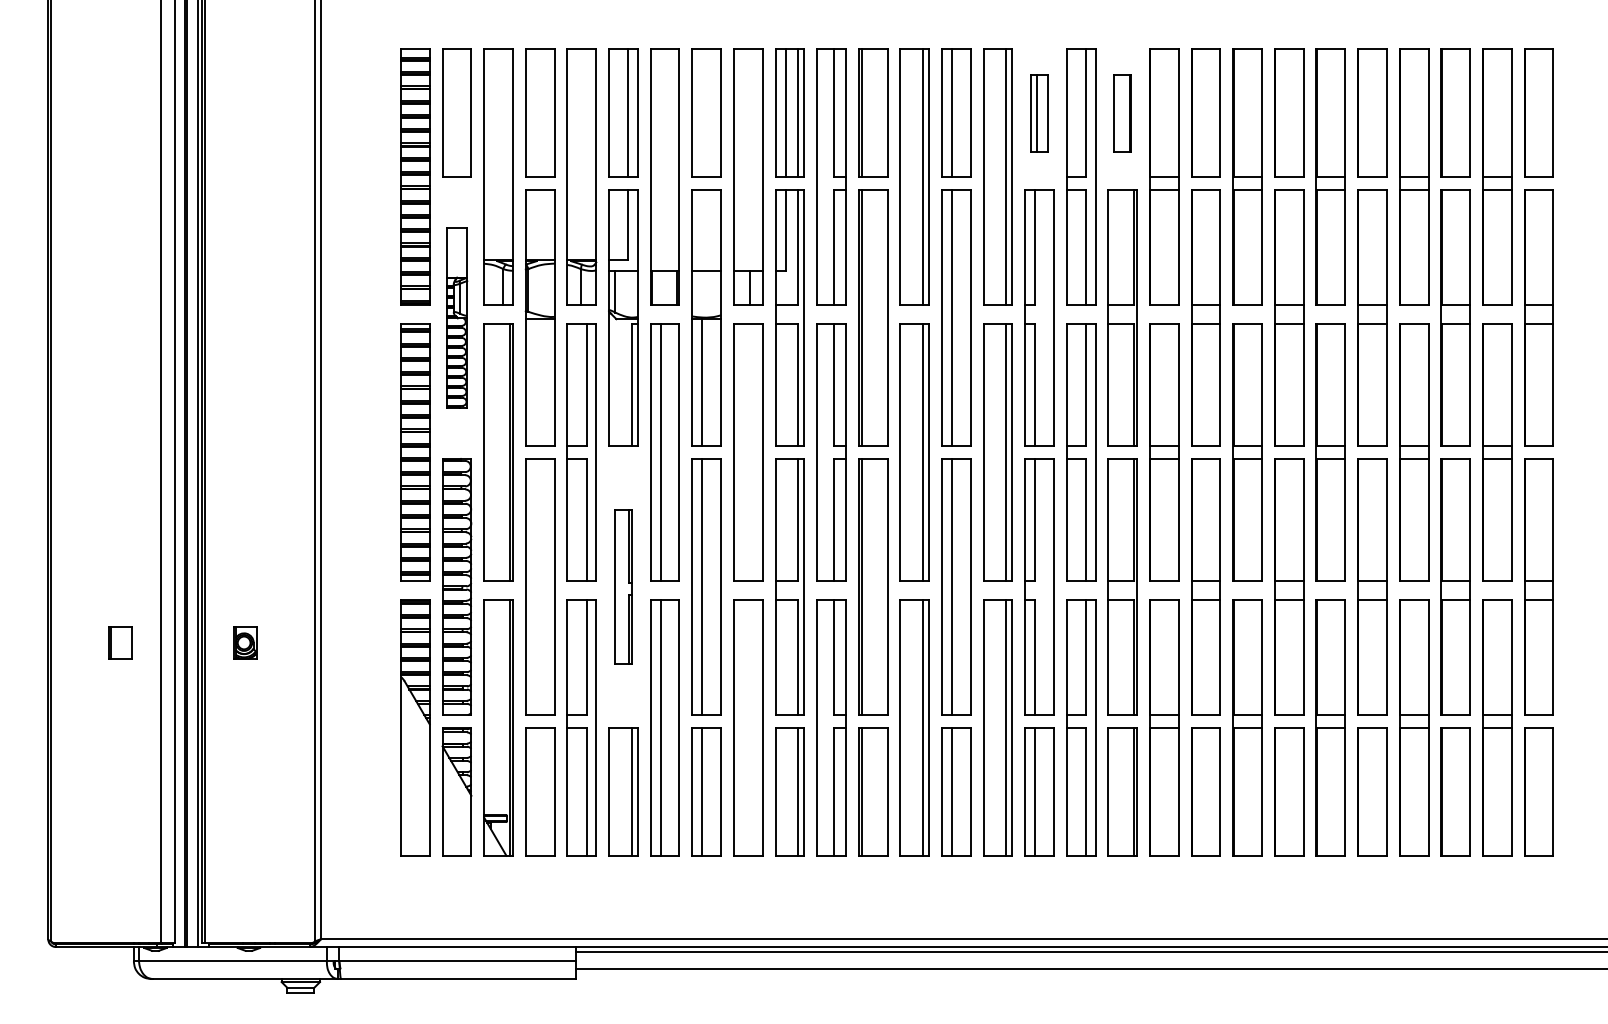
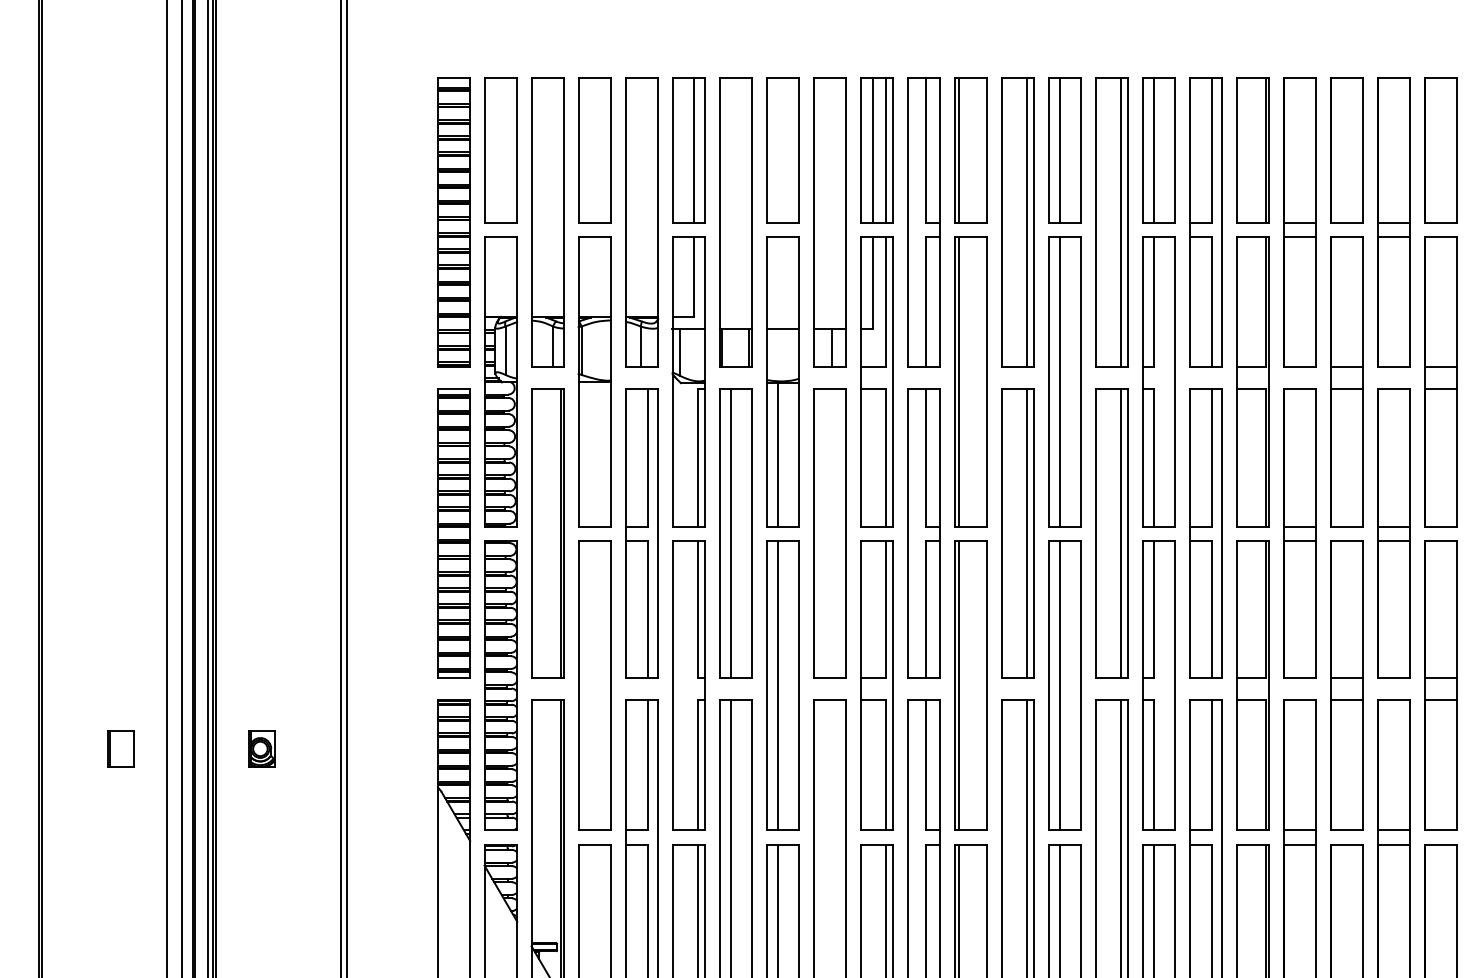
part: (1039, 112) -> (1158, 149), size x1.67
part: (1122, 112) -> (1252, 149), size x1.67
part: (457, 317) -> (501, 381), size x1.43
part: (623, 586) -> (688, 685), size x1.67

